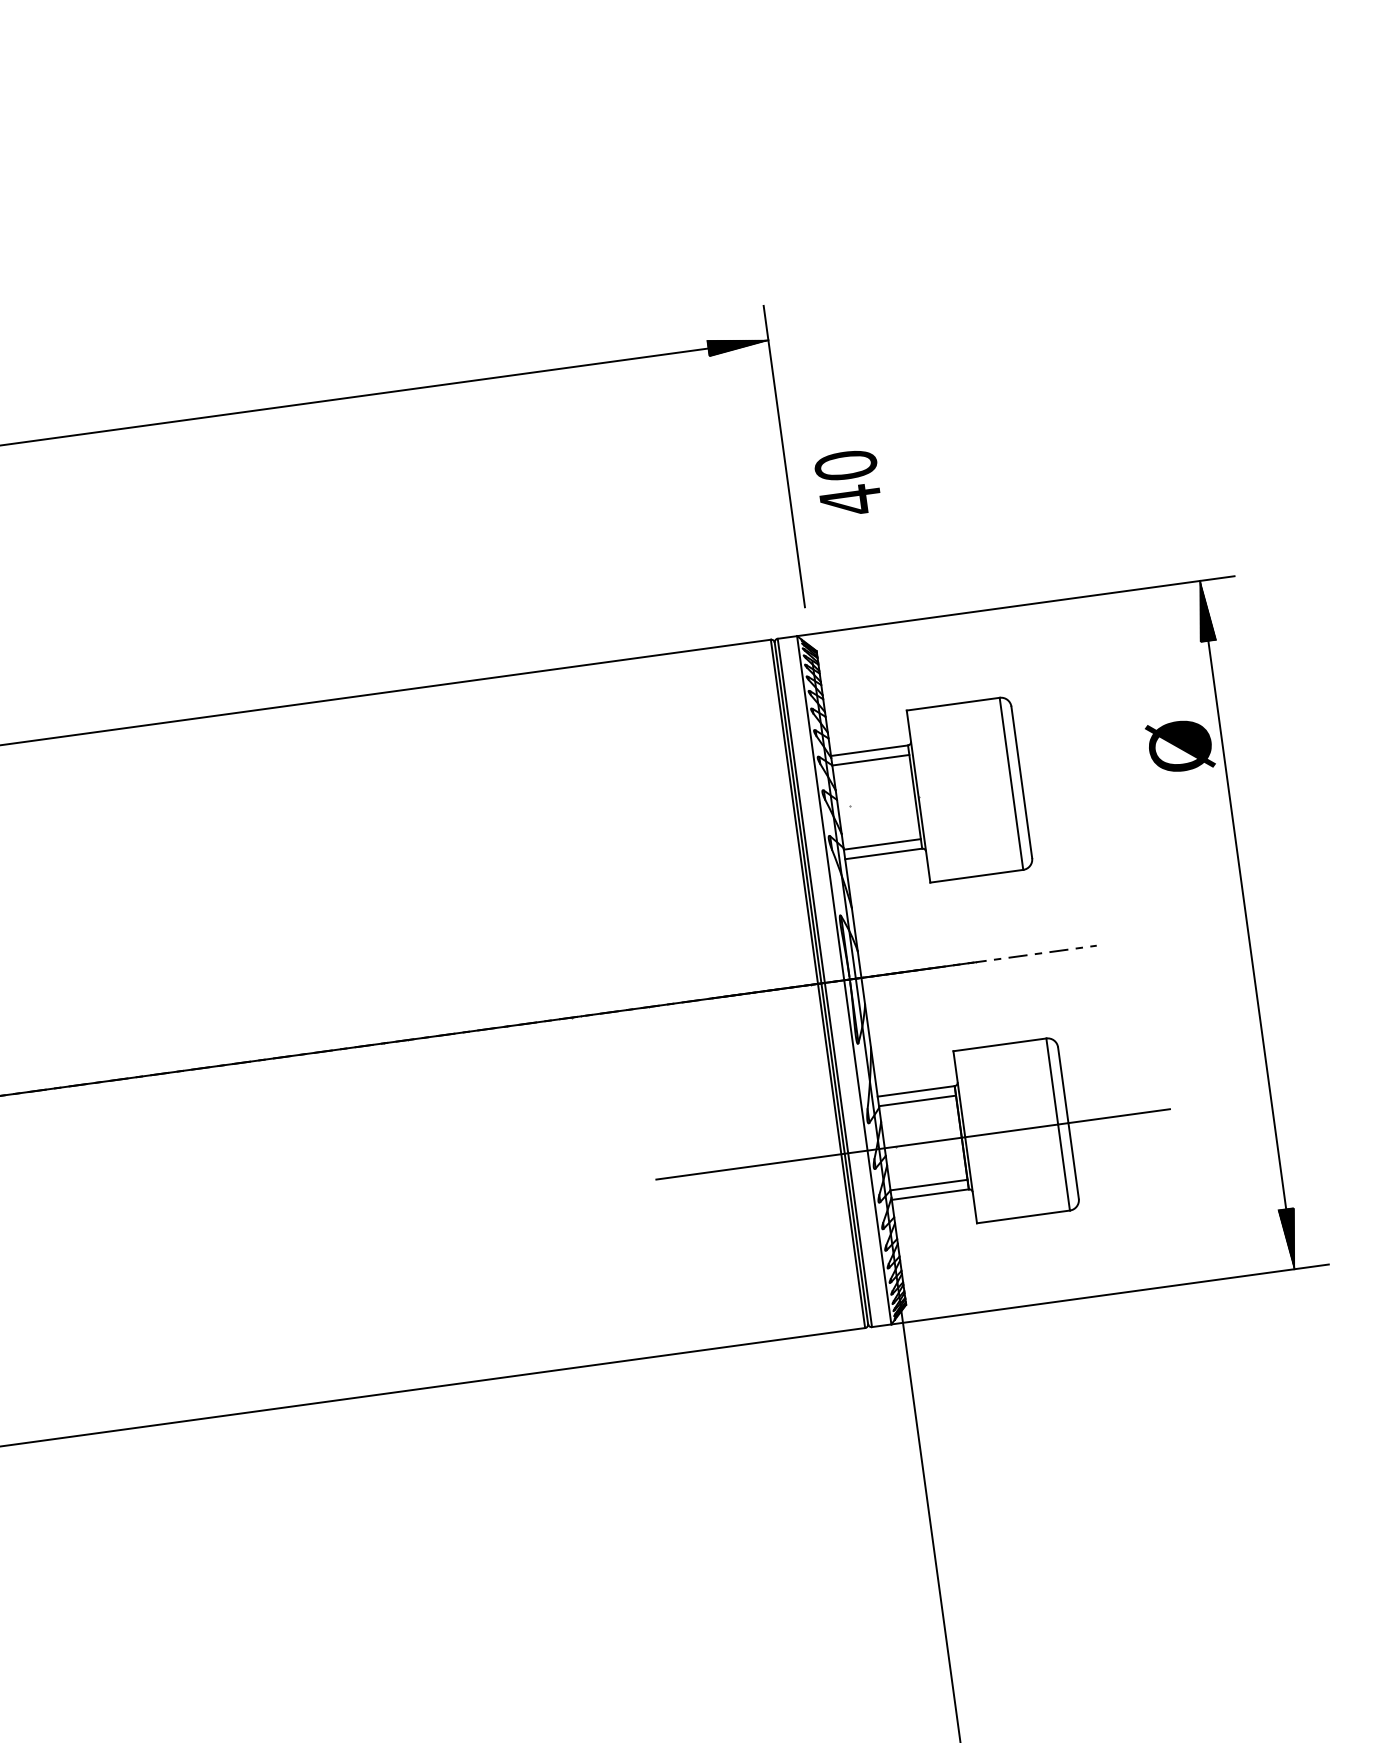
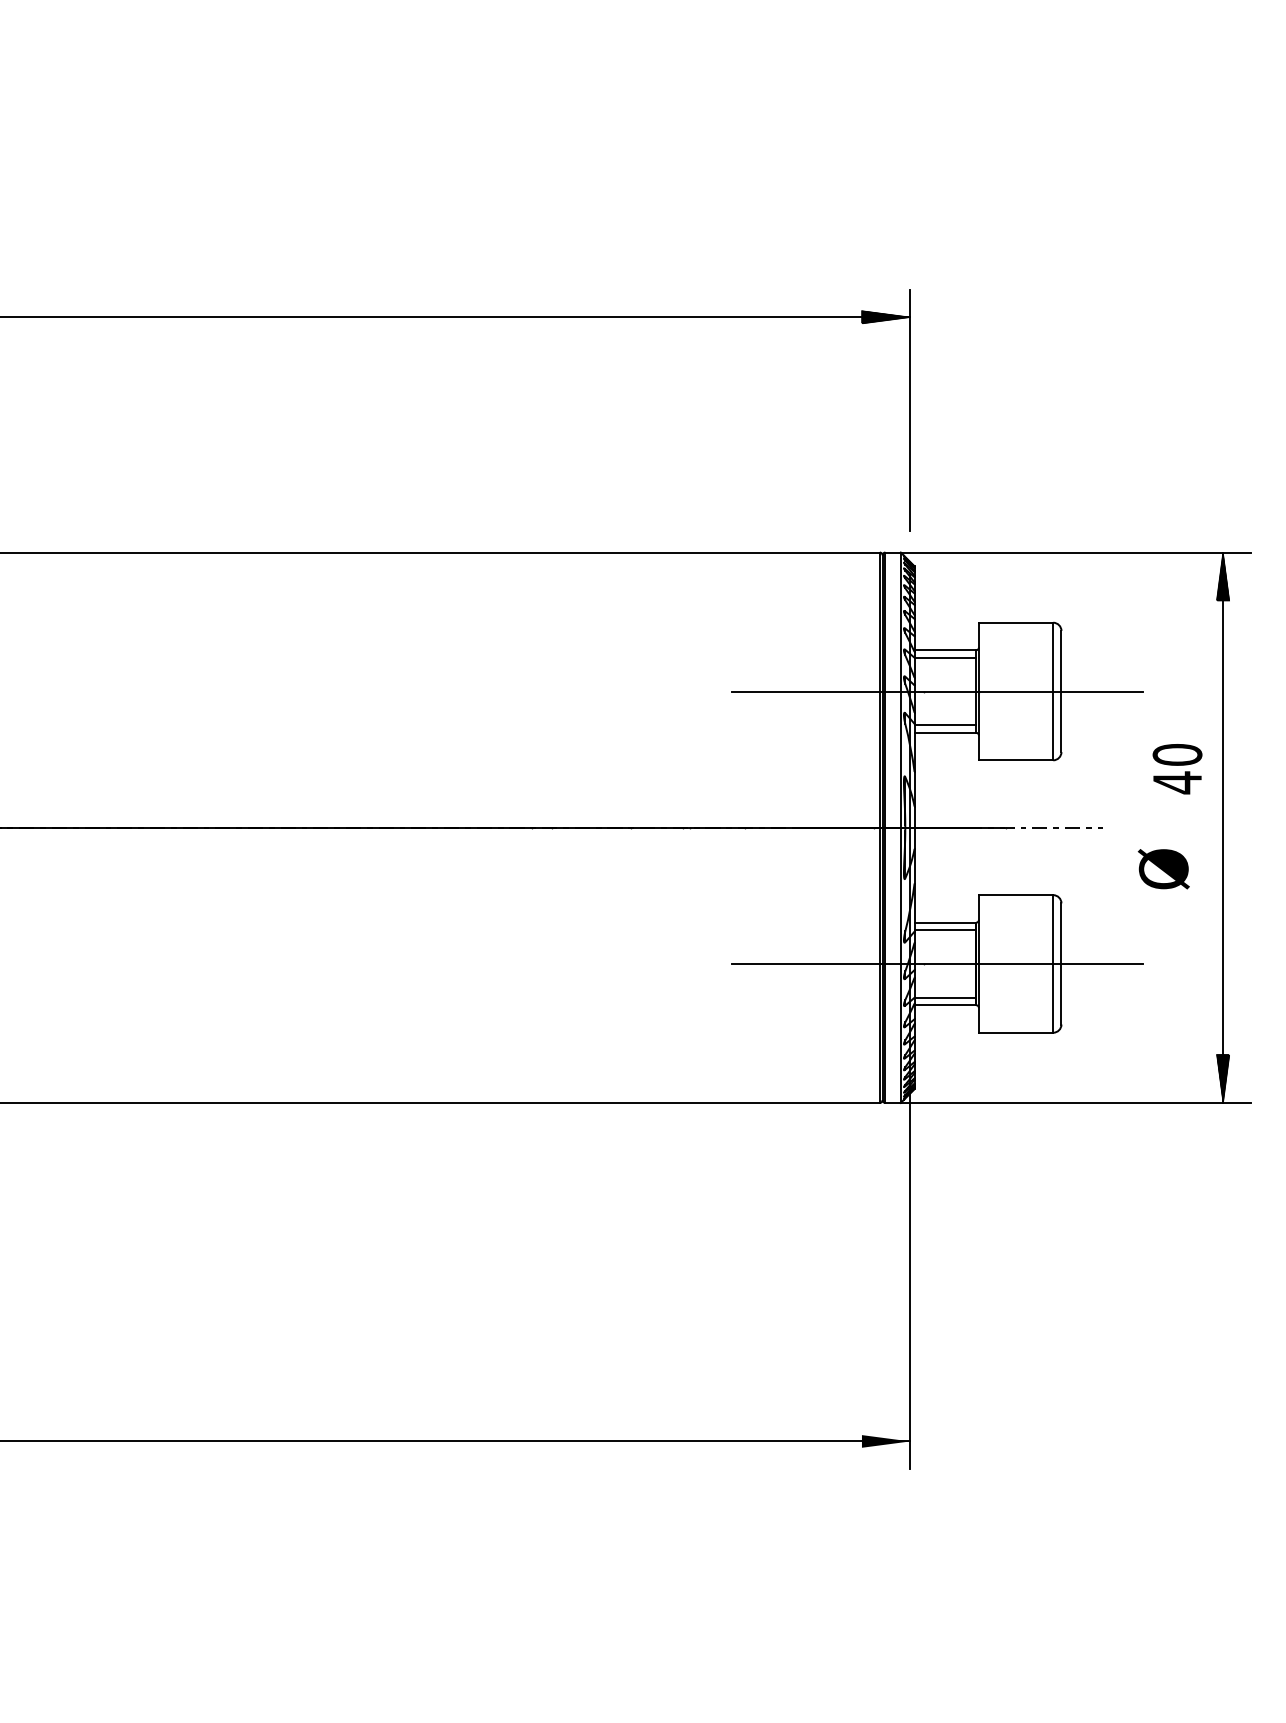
text: (848, 483) -> (1177, 769), moved
text: (1180, 746) -> (1163, 869), moved
line: (865, 803) -> (936, 691), added

